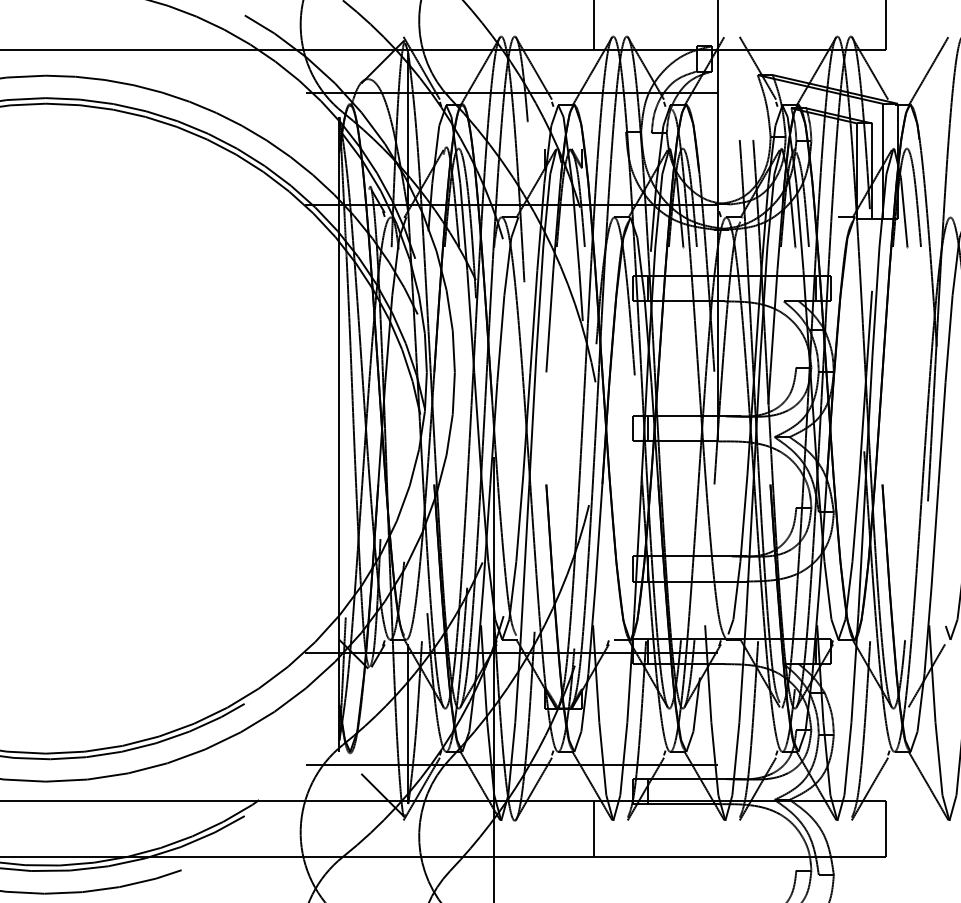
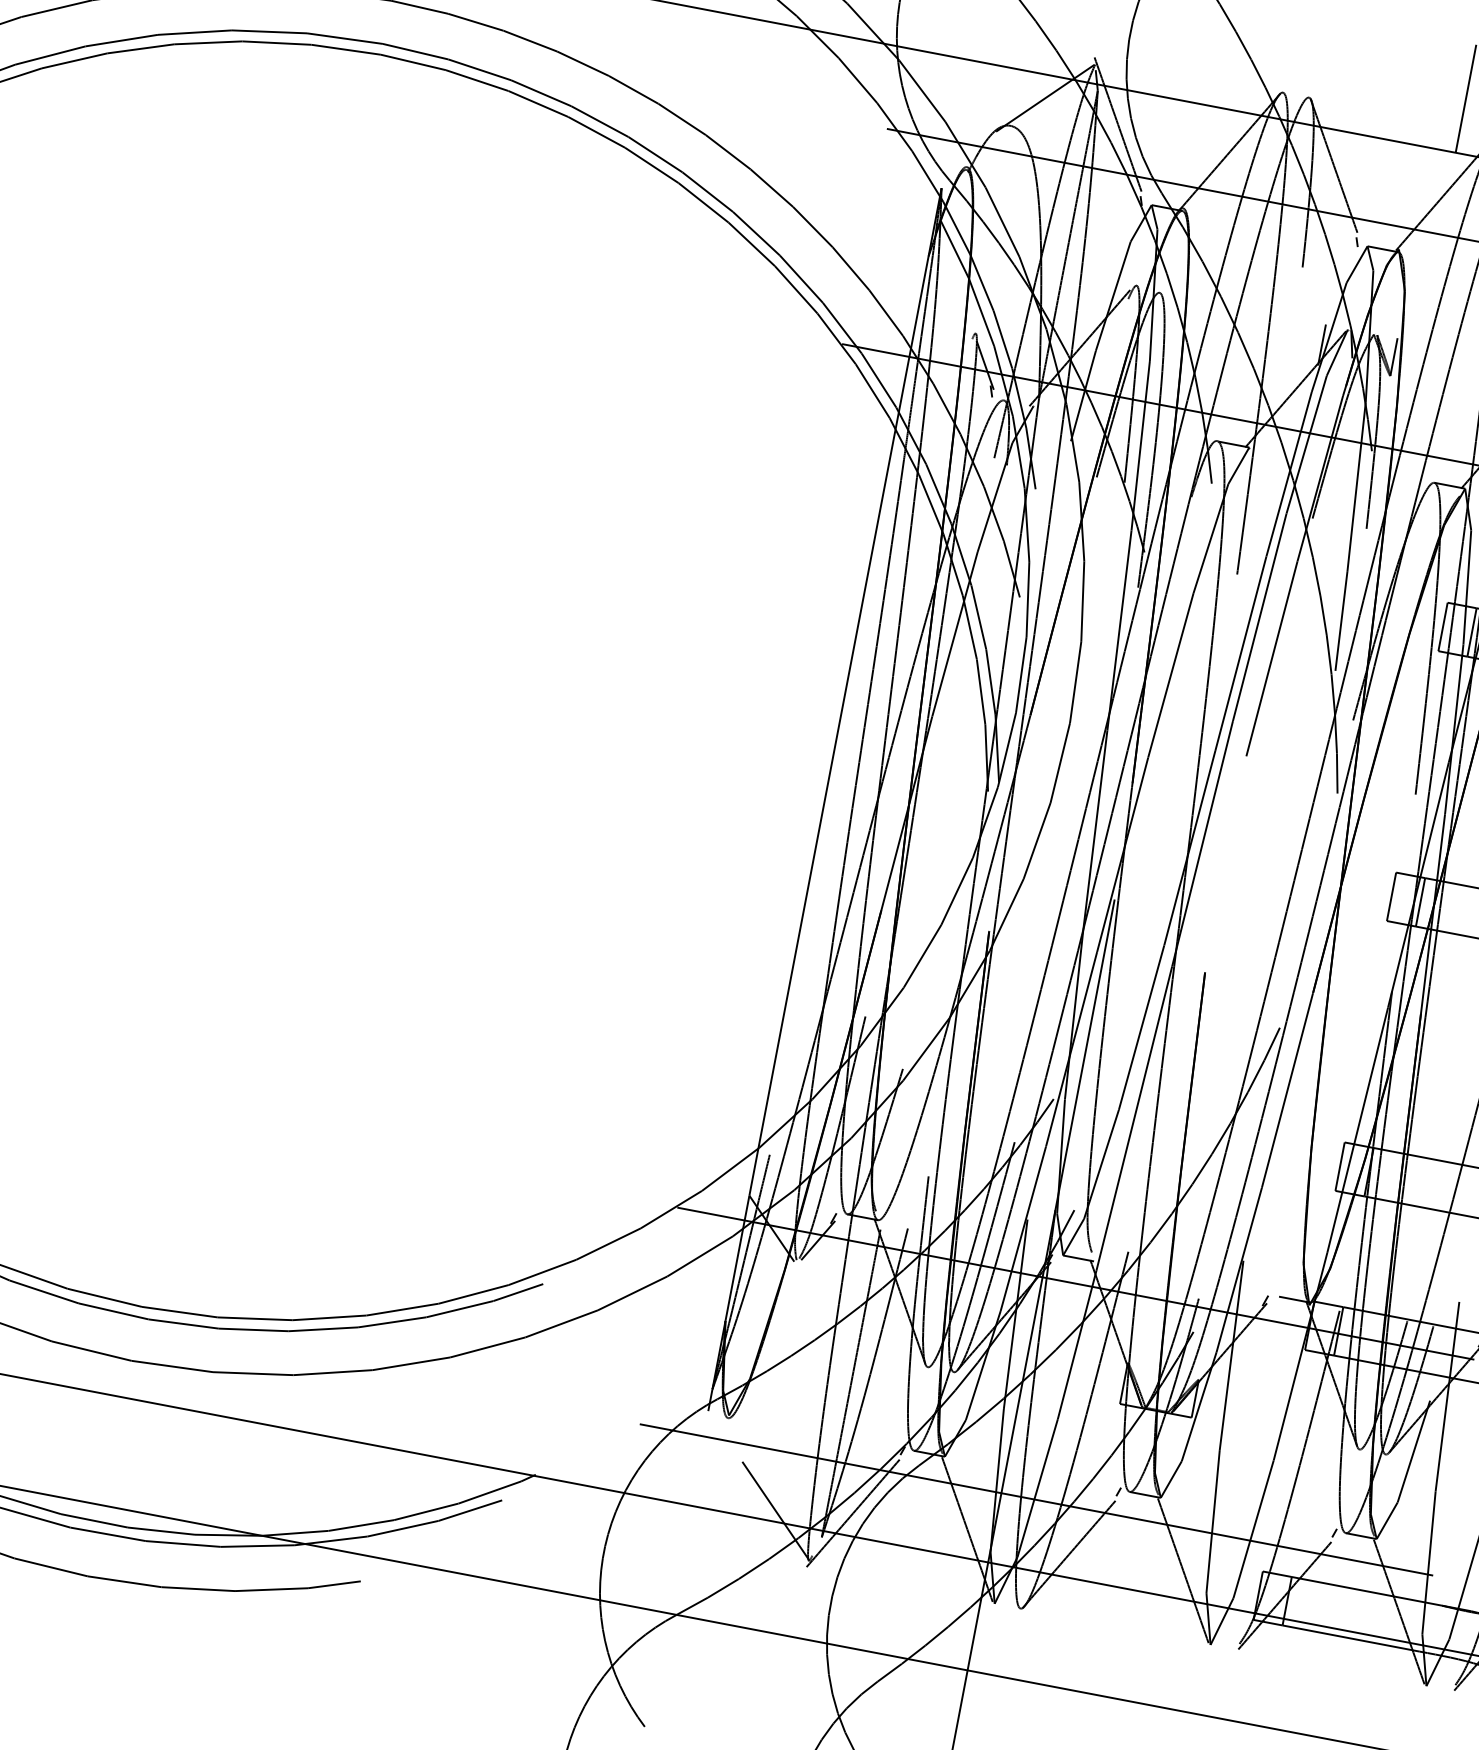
line: (593, 828) -> (1169, 1652), removed

